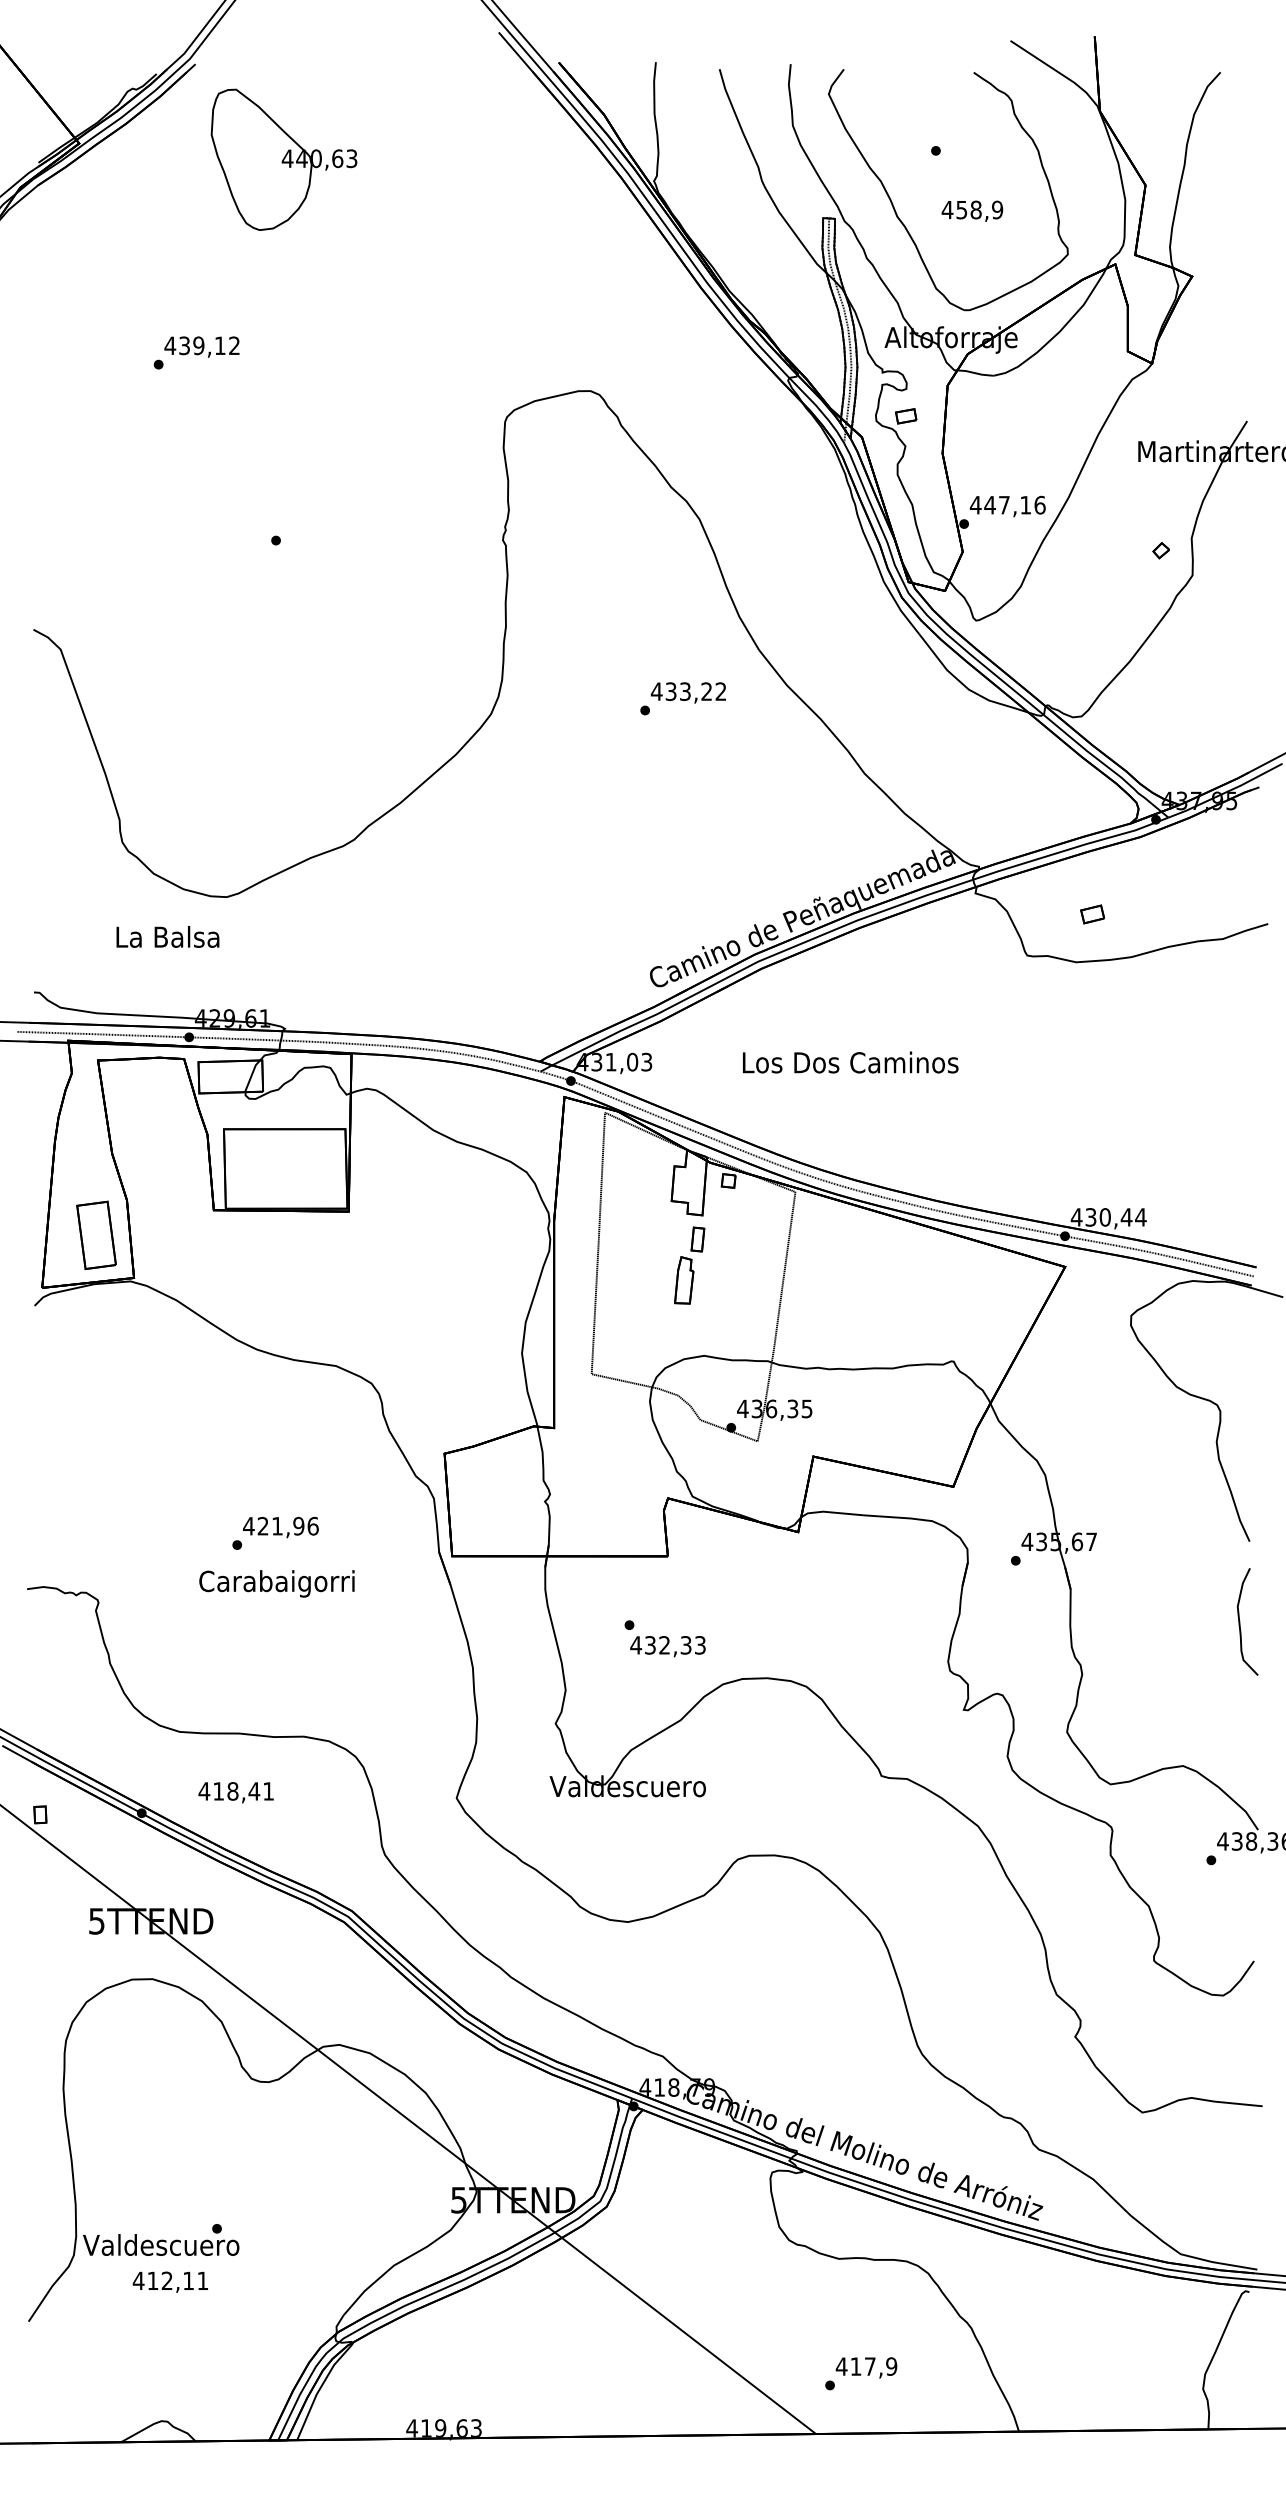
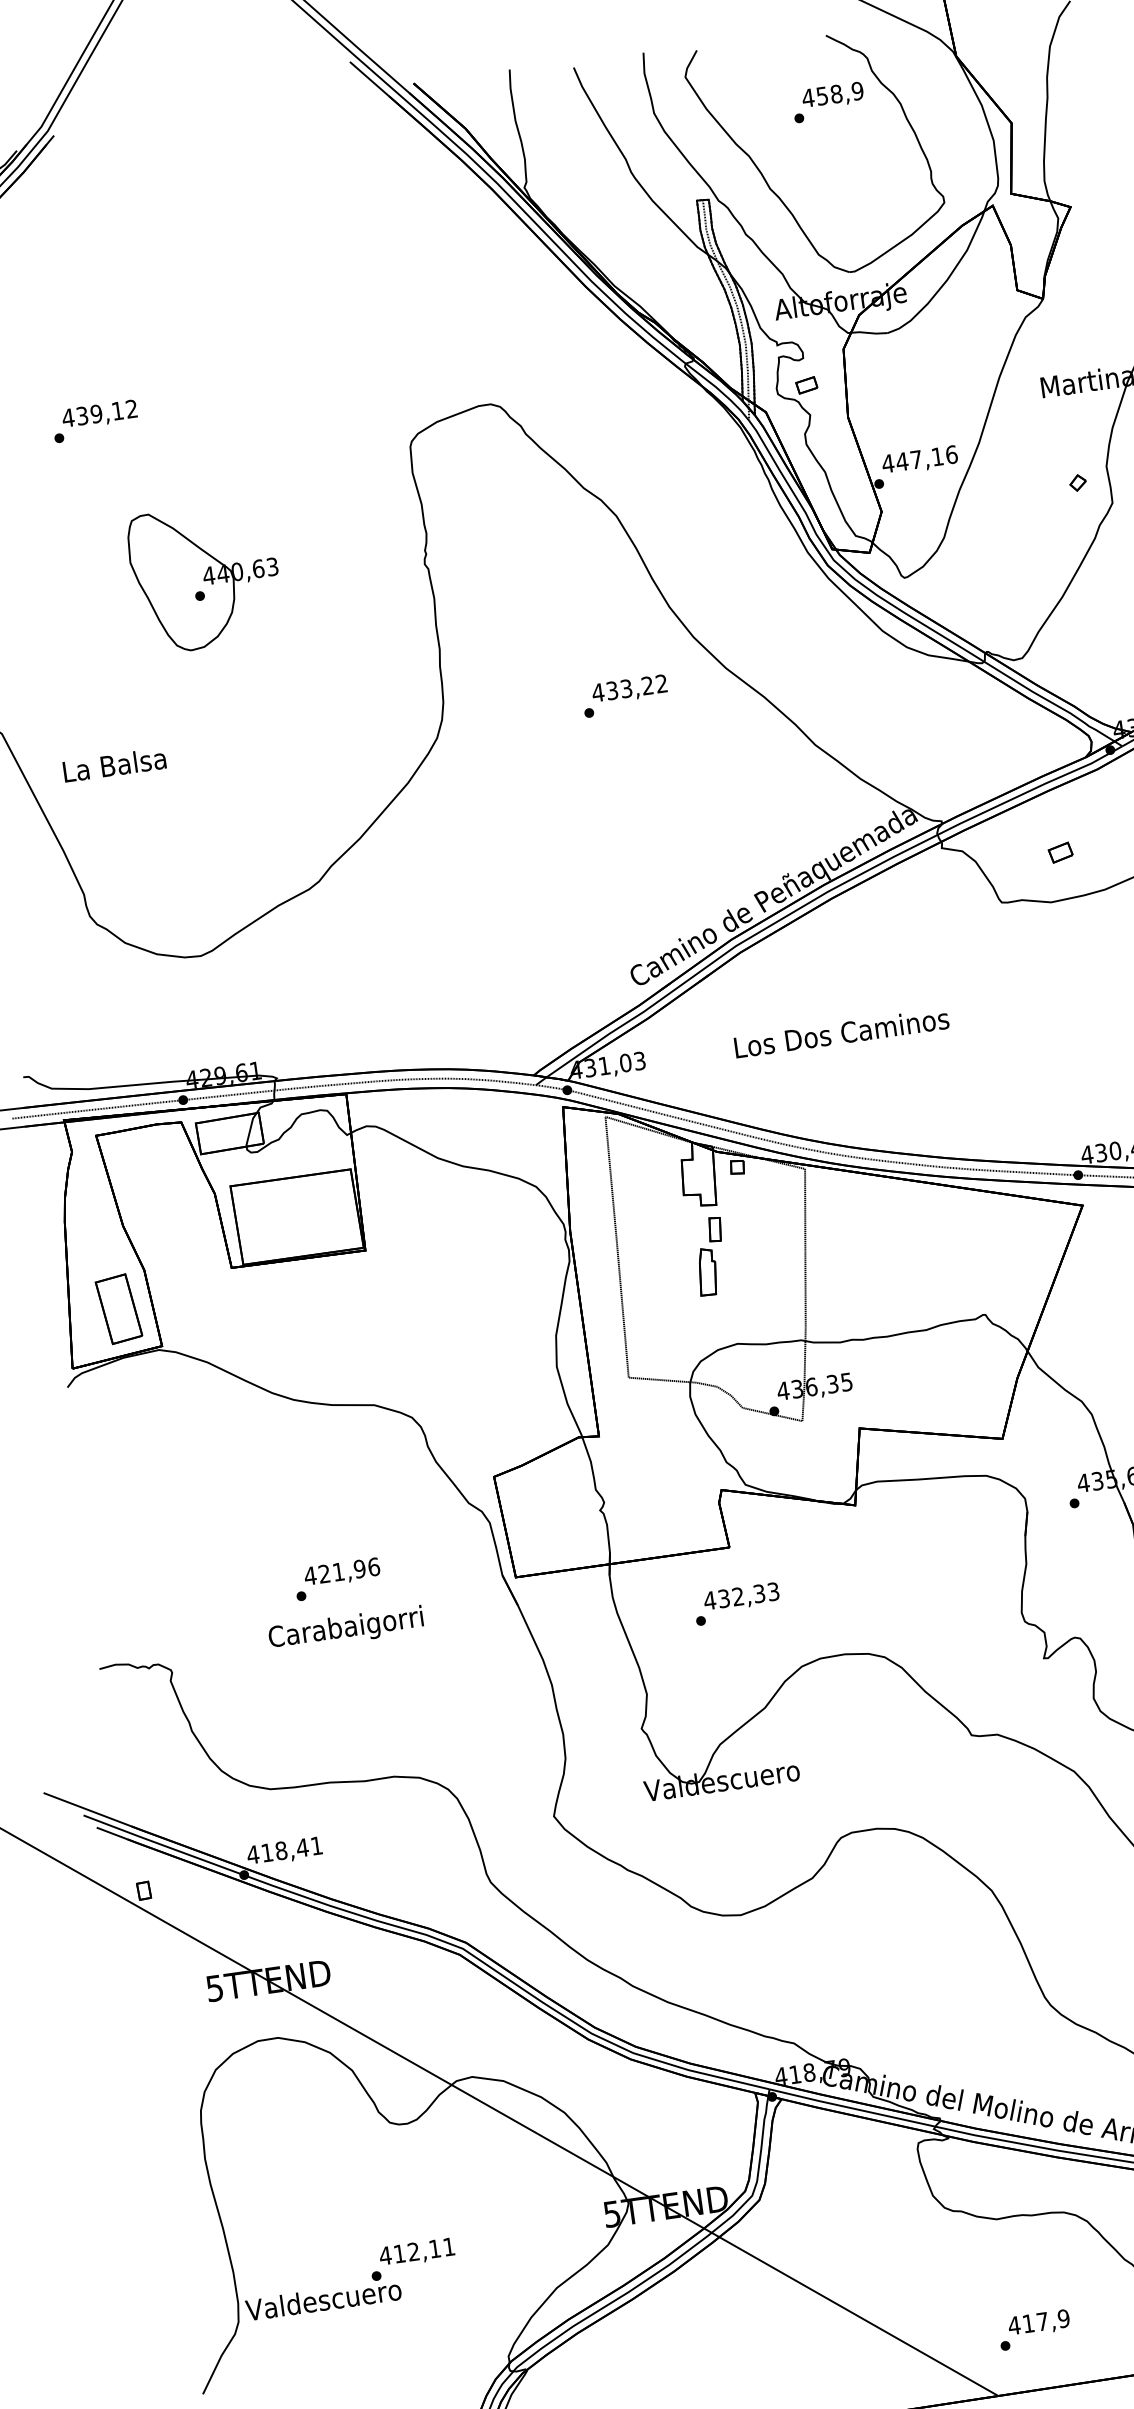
part: (283, 159) -> (204, 577), moved
text: (972, 210) -> (832, 95), moved
text: (167, 936) -> (114, 764), moved
text: (667, 1646) -> (741, 1597), moved
text: (235, 1792) -> (284, 1851), moved
text: (169, 2281) -> (416, 2252), moved

